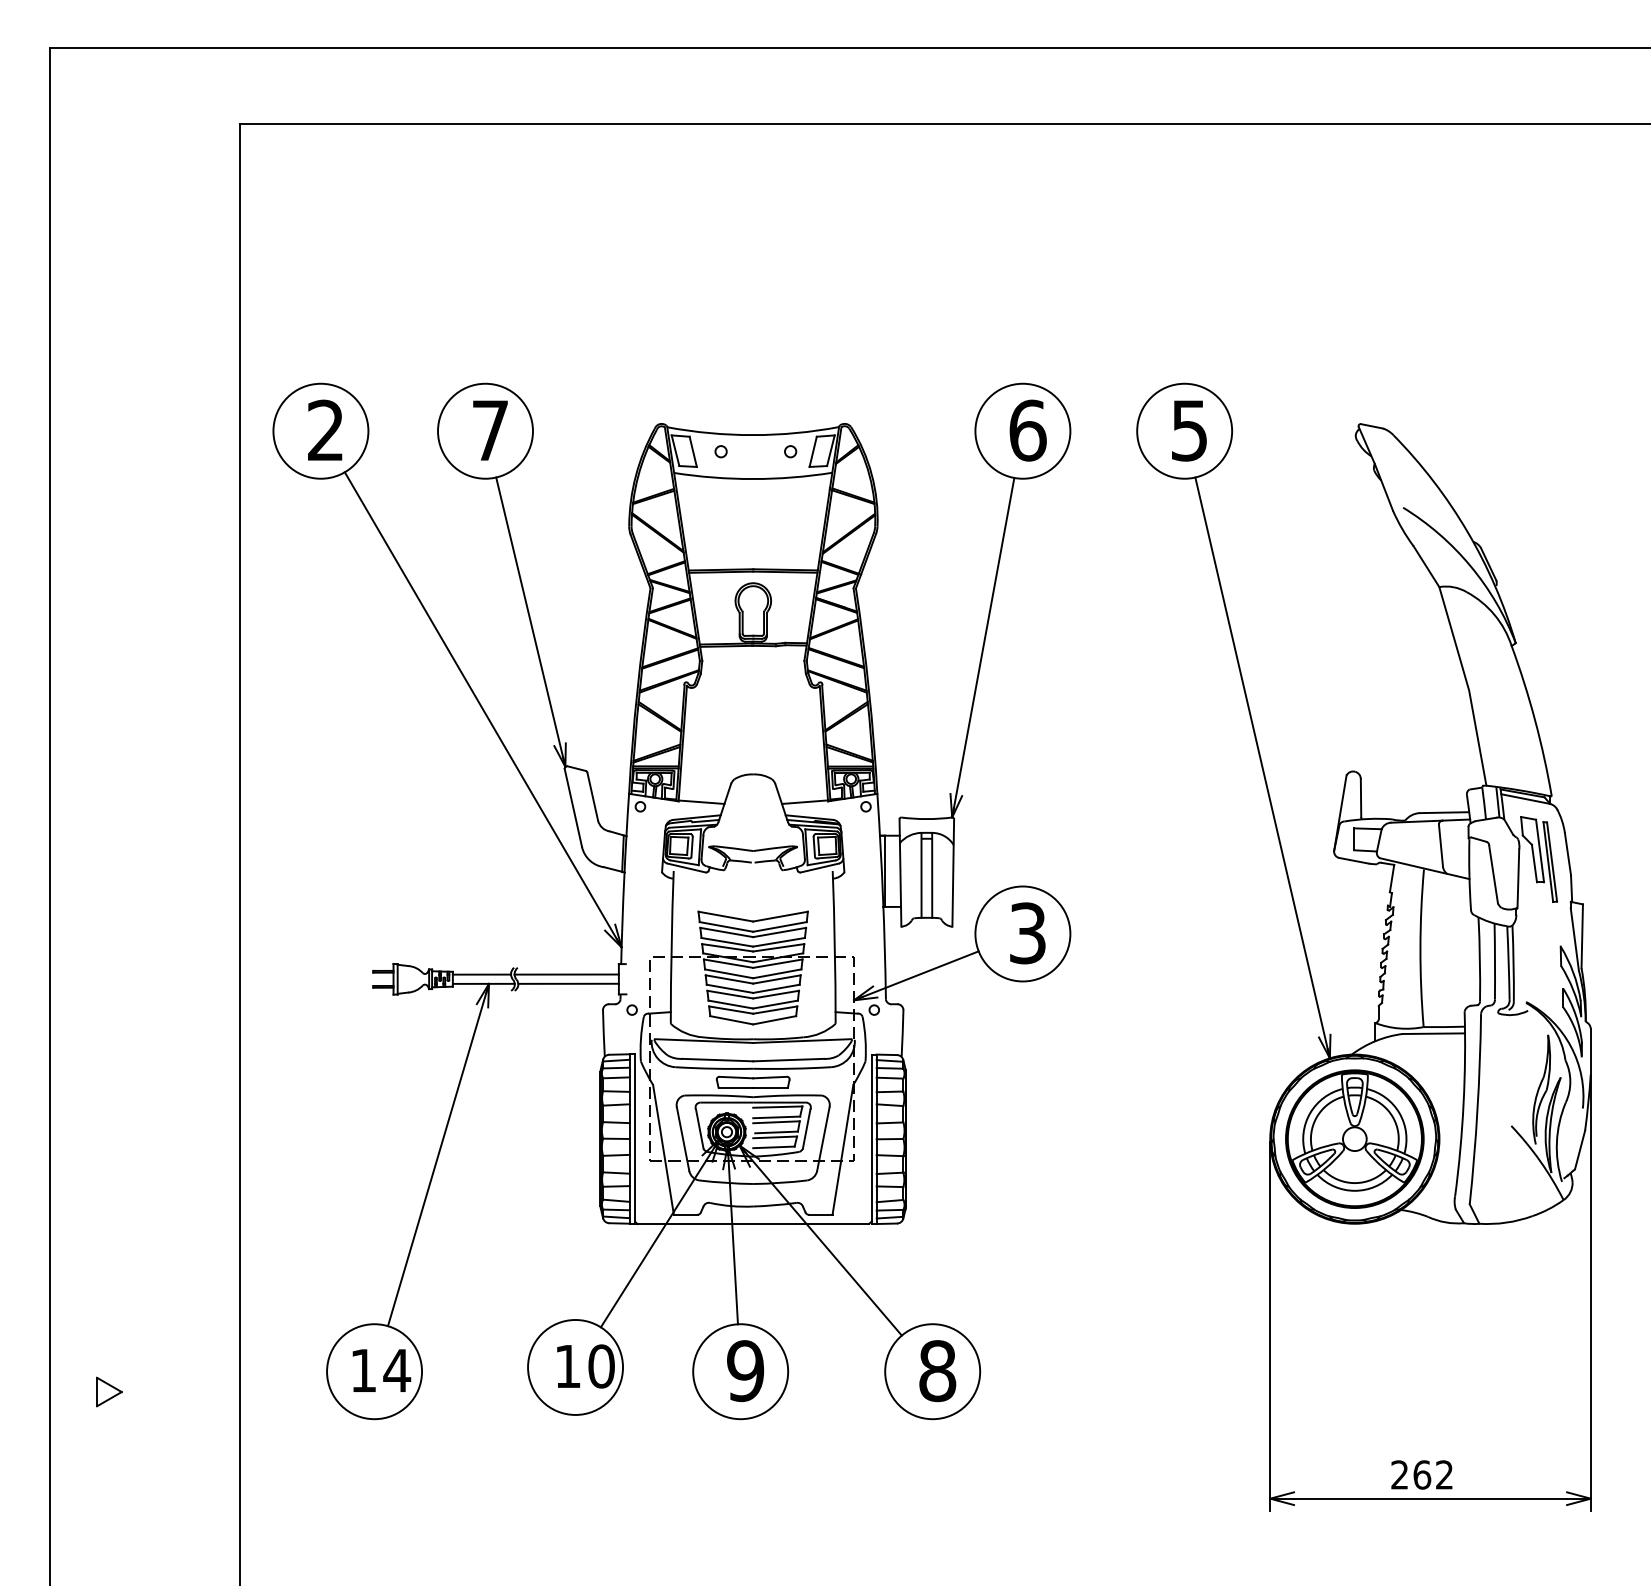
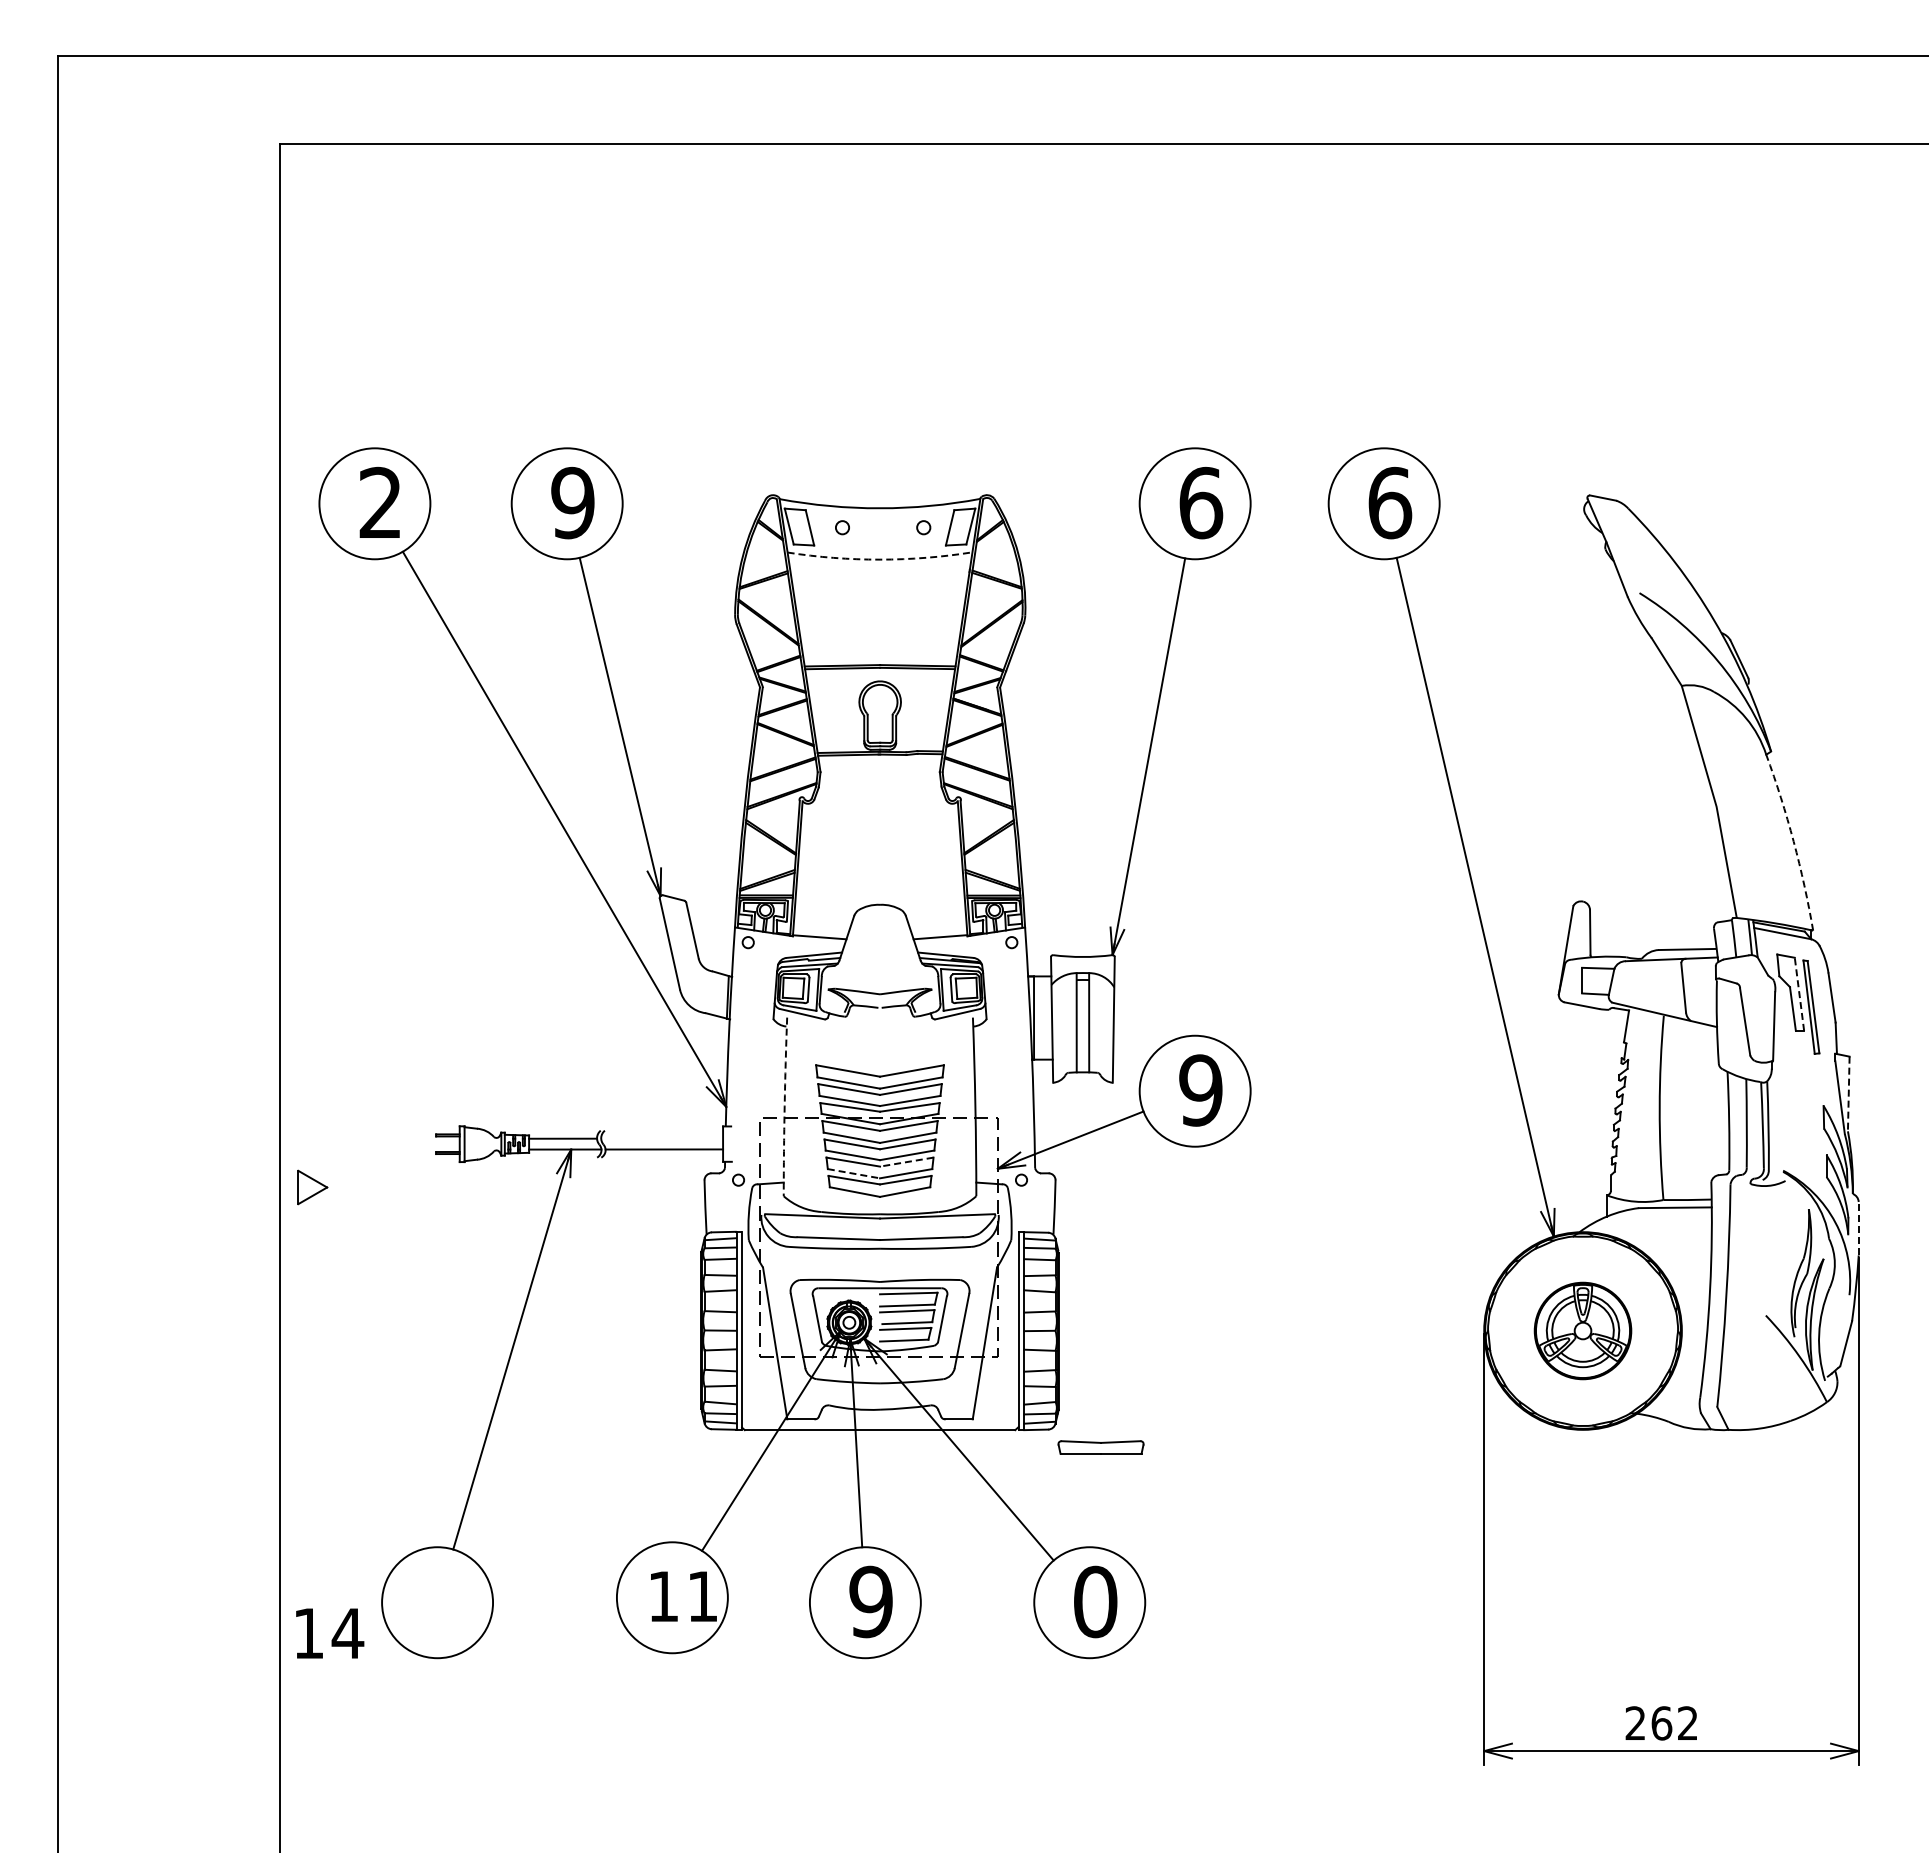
text: (490, 430) -> (572, 502), 7 -> 9
text: (1190, 430) -> (1390, 502), 5 -> 6
arc: (753, 478) -> (880, 559), solid -> dashed
arc: (1534, 720) -> (1793, 841), solid -> dashed
line: (1540, 851) -> (1799, 994), solid -> dashed
text: (1027, 933) -> (1200, 1090), 3 -> 9
line: (1582, 936) -> (1848, 1094), solid -> dashed
arc: (671, 947) -> (784, 1106), solid -> dashed
line: (567, 974) -> (662, 1138), removed
line: (775, 994) -> (906, 1162), solid -> dashed
line: (730, 1004) -> (853, 1173), solid -> dashed
line: (1590, 1051) -> (1858, 1228), solid -> dashed
part: (752, 1082) -> (1100, 1447), moved
part: (1354, 1138) -> (1582, 1330), size x0.6
text: (601, 1366) -> (702, 1596), 10 -> 11
text: (382, 1370) -> (330, 1633), moved
text: (937, 1370) -> (1095, 1601), 8 -> 0
part: (109, 1392) -> (312, 1187), moved

